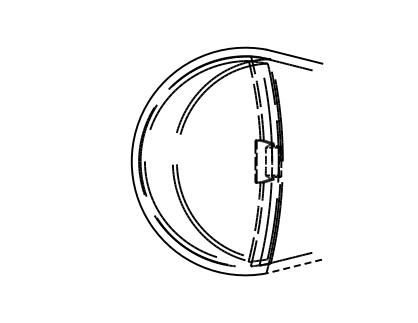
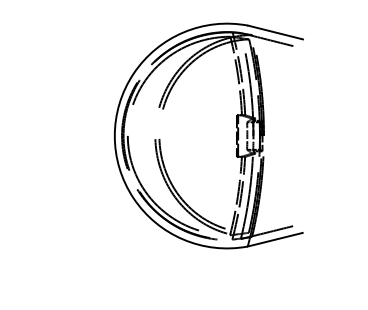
line: (294, 266) -> (275, 239), dashed -> solid

